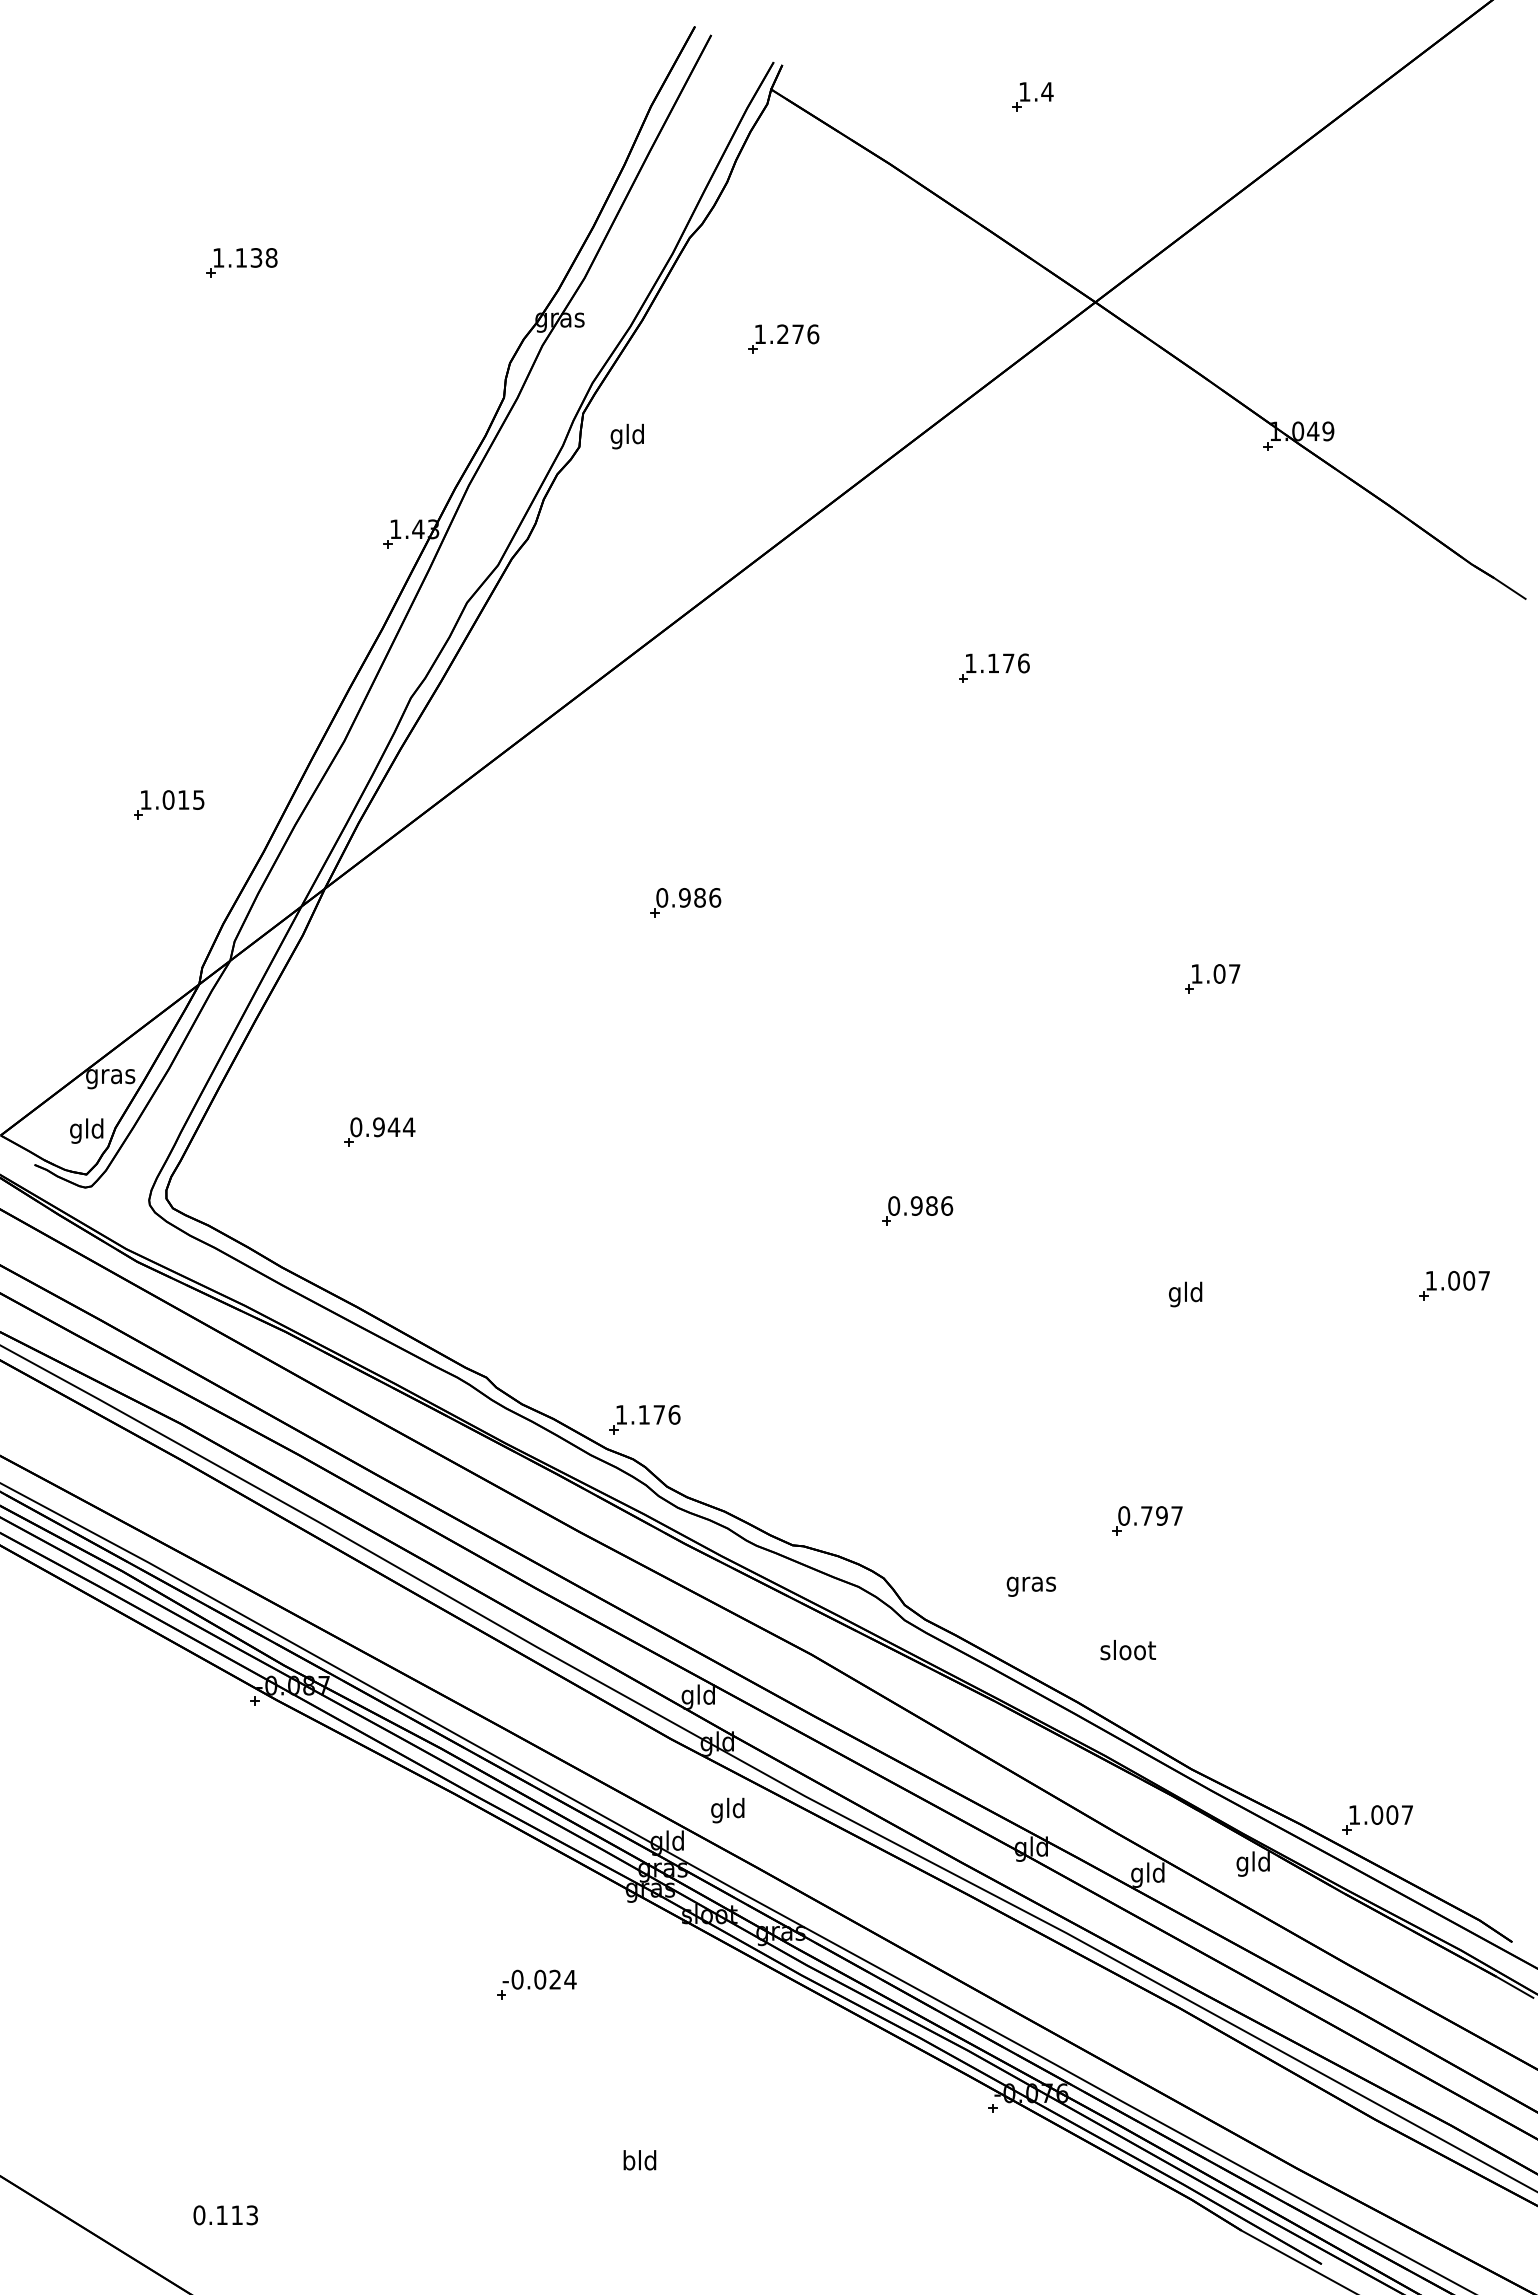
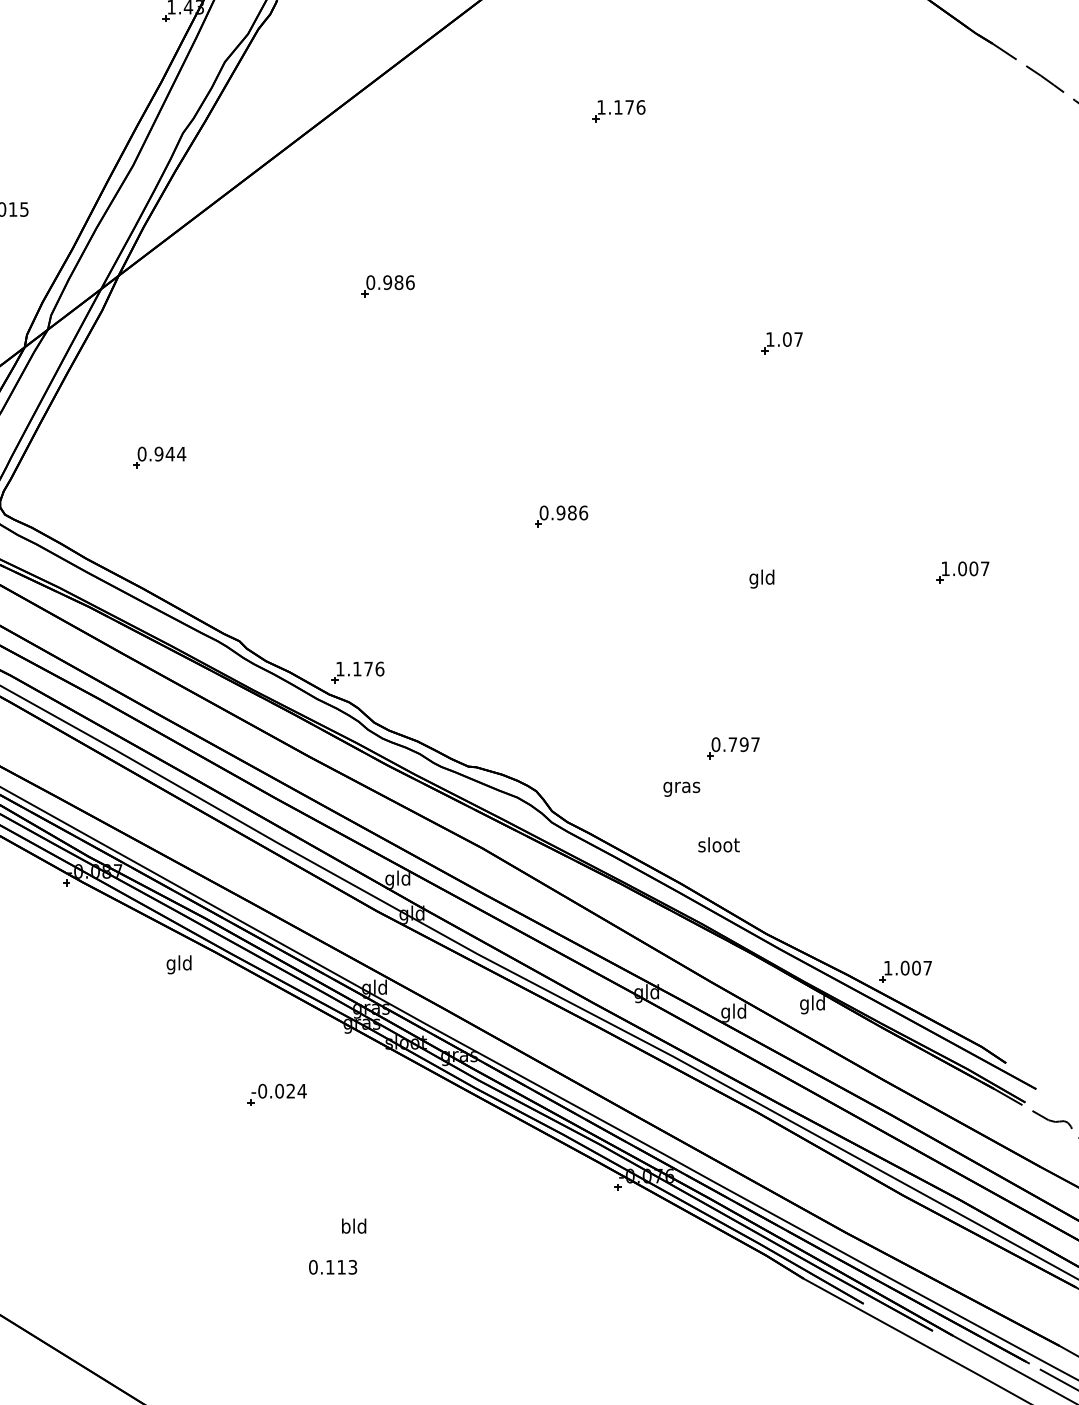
text: (1030, 1586) -> (681, 789), moved
text: (727, 1810) -> (178, 964), moved
text: (225, 2215) -> (332, 1267), moved

